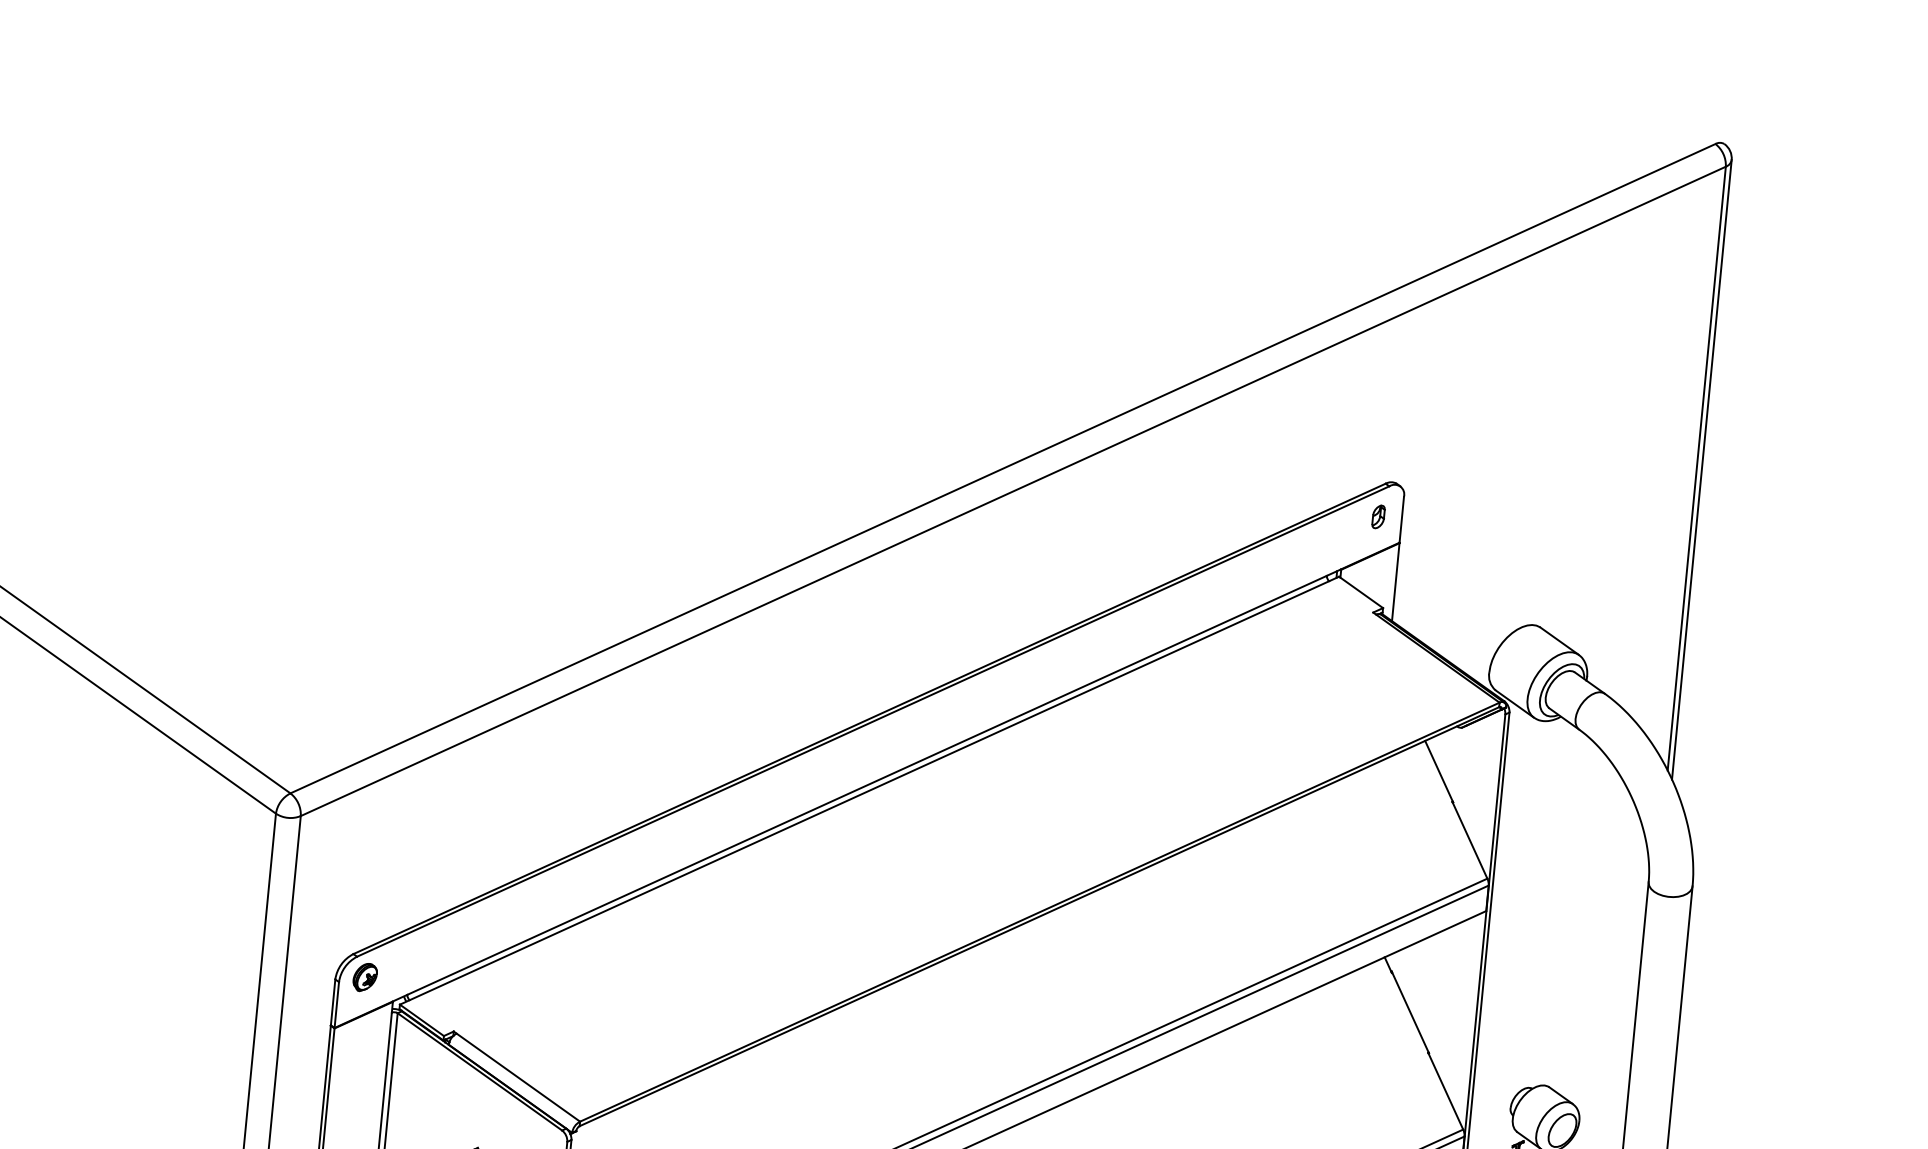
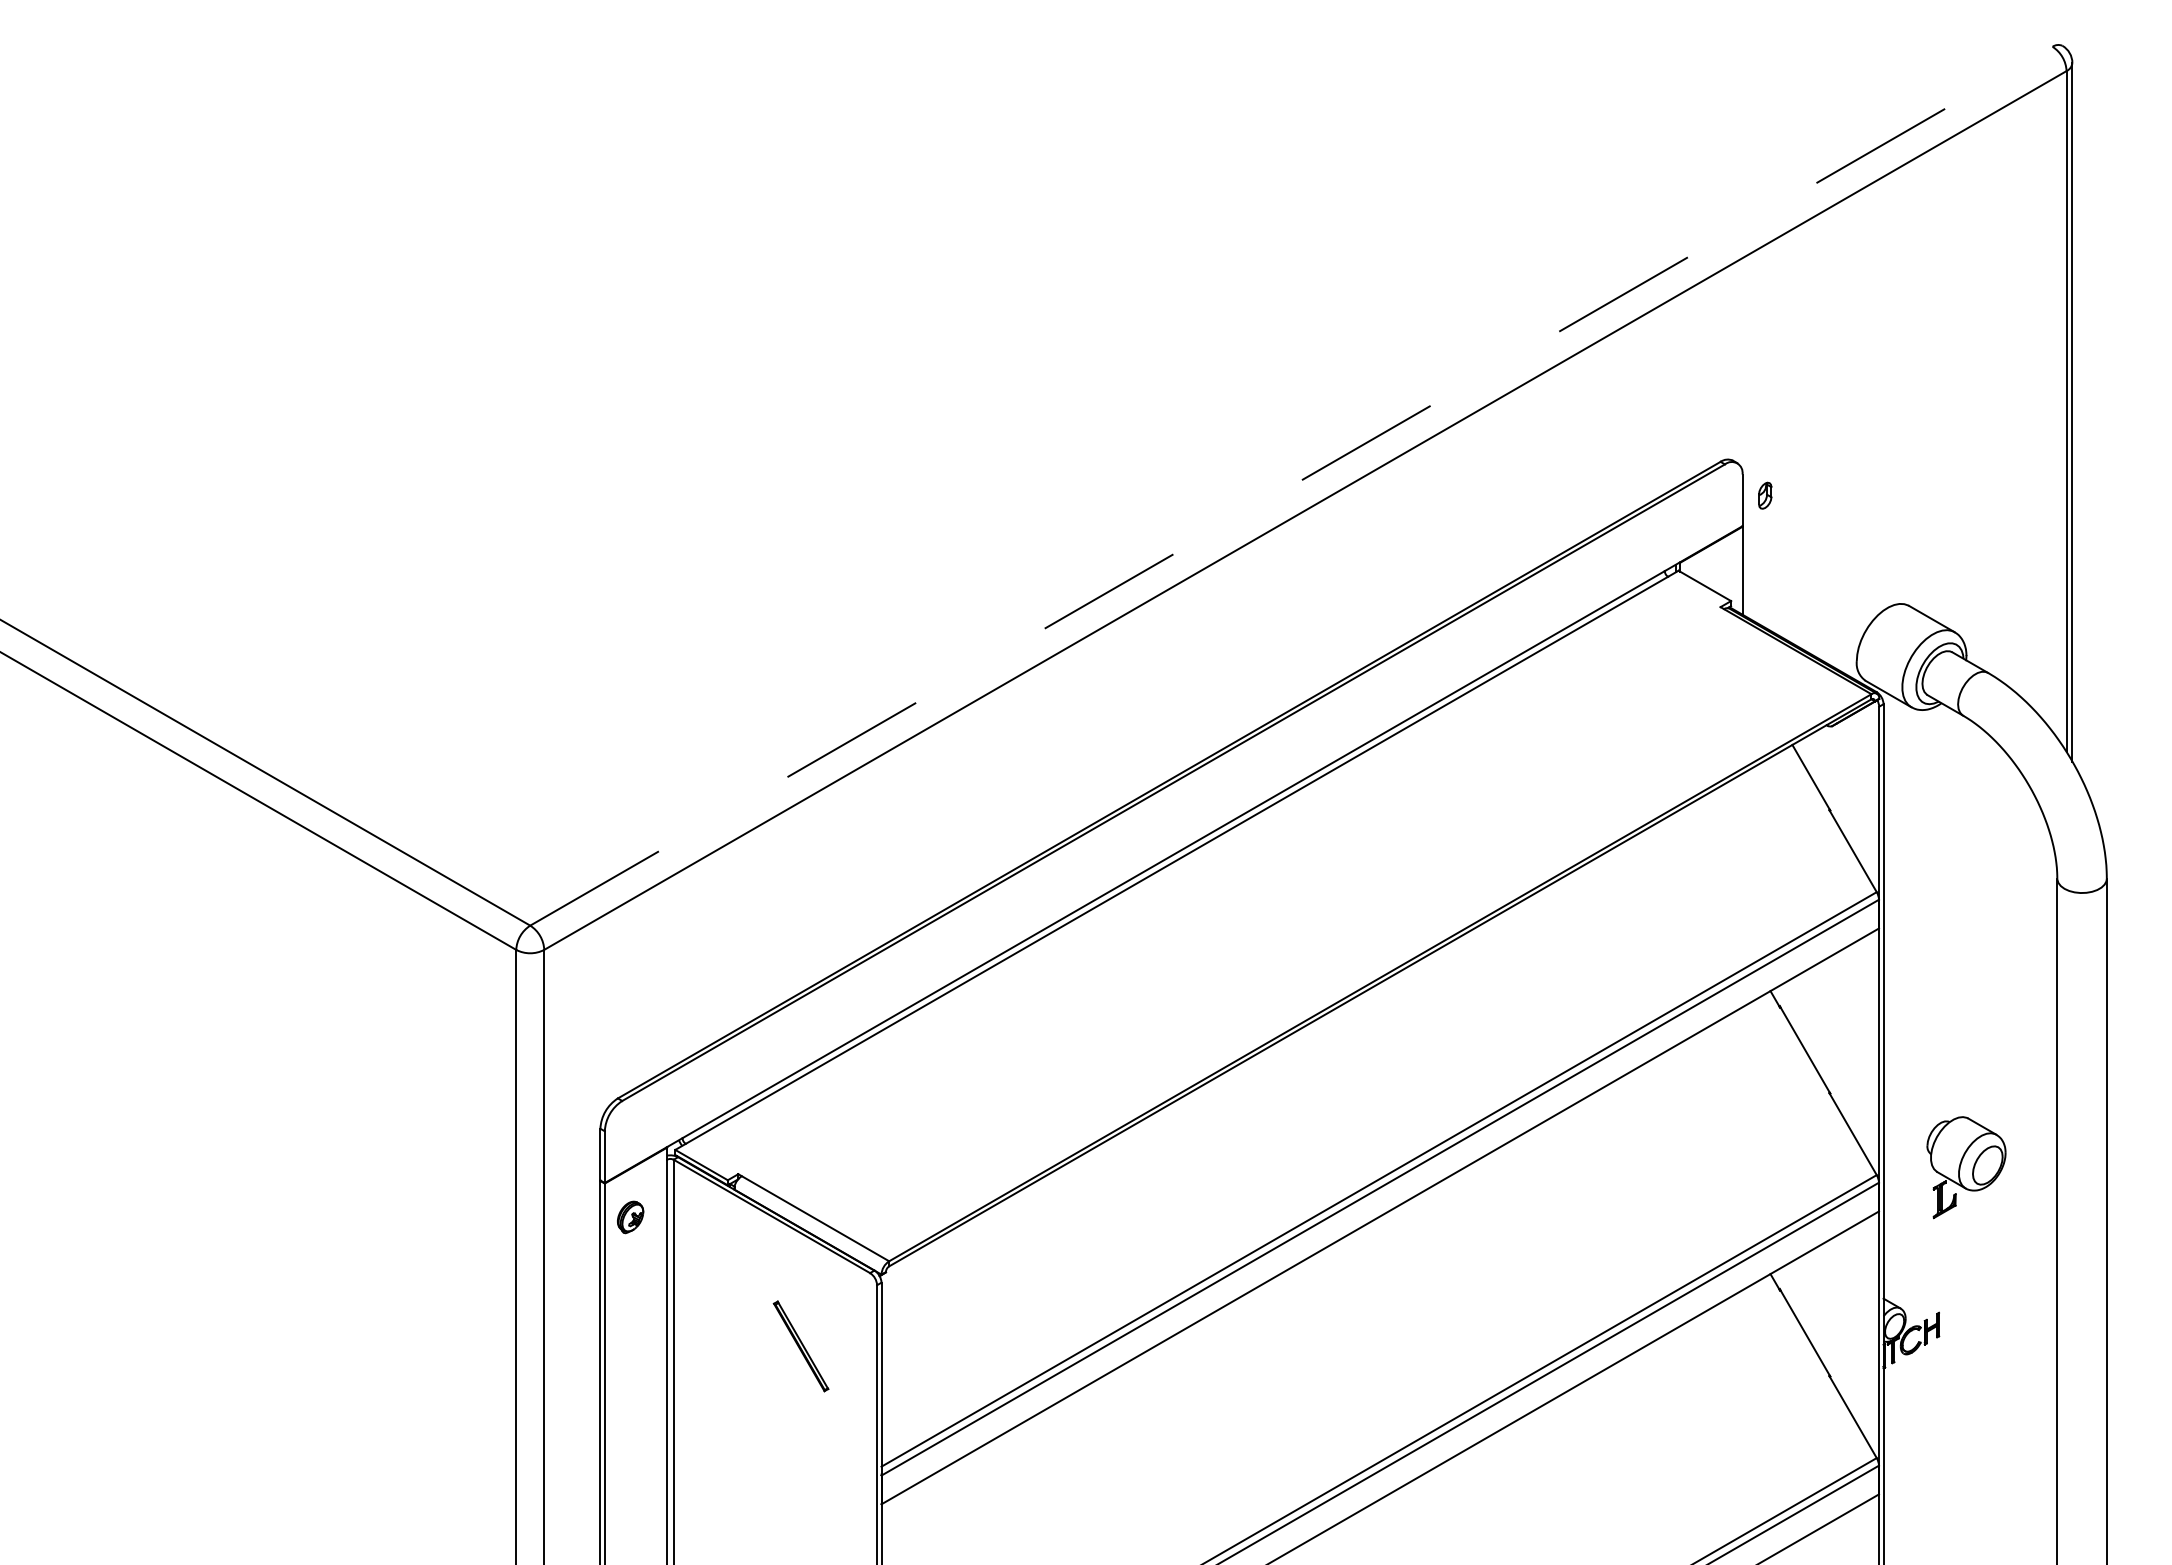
line: (1003, 468) -> (1291, 486), solid -> dashed
part: (1378, 516) -> (1765, 495), moved
part: (365, 977) -> (630, 1217), moved

